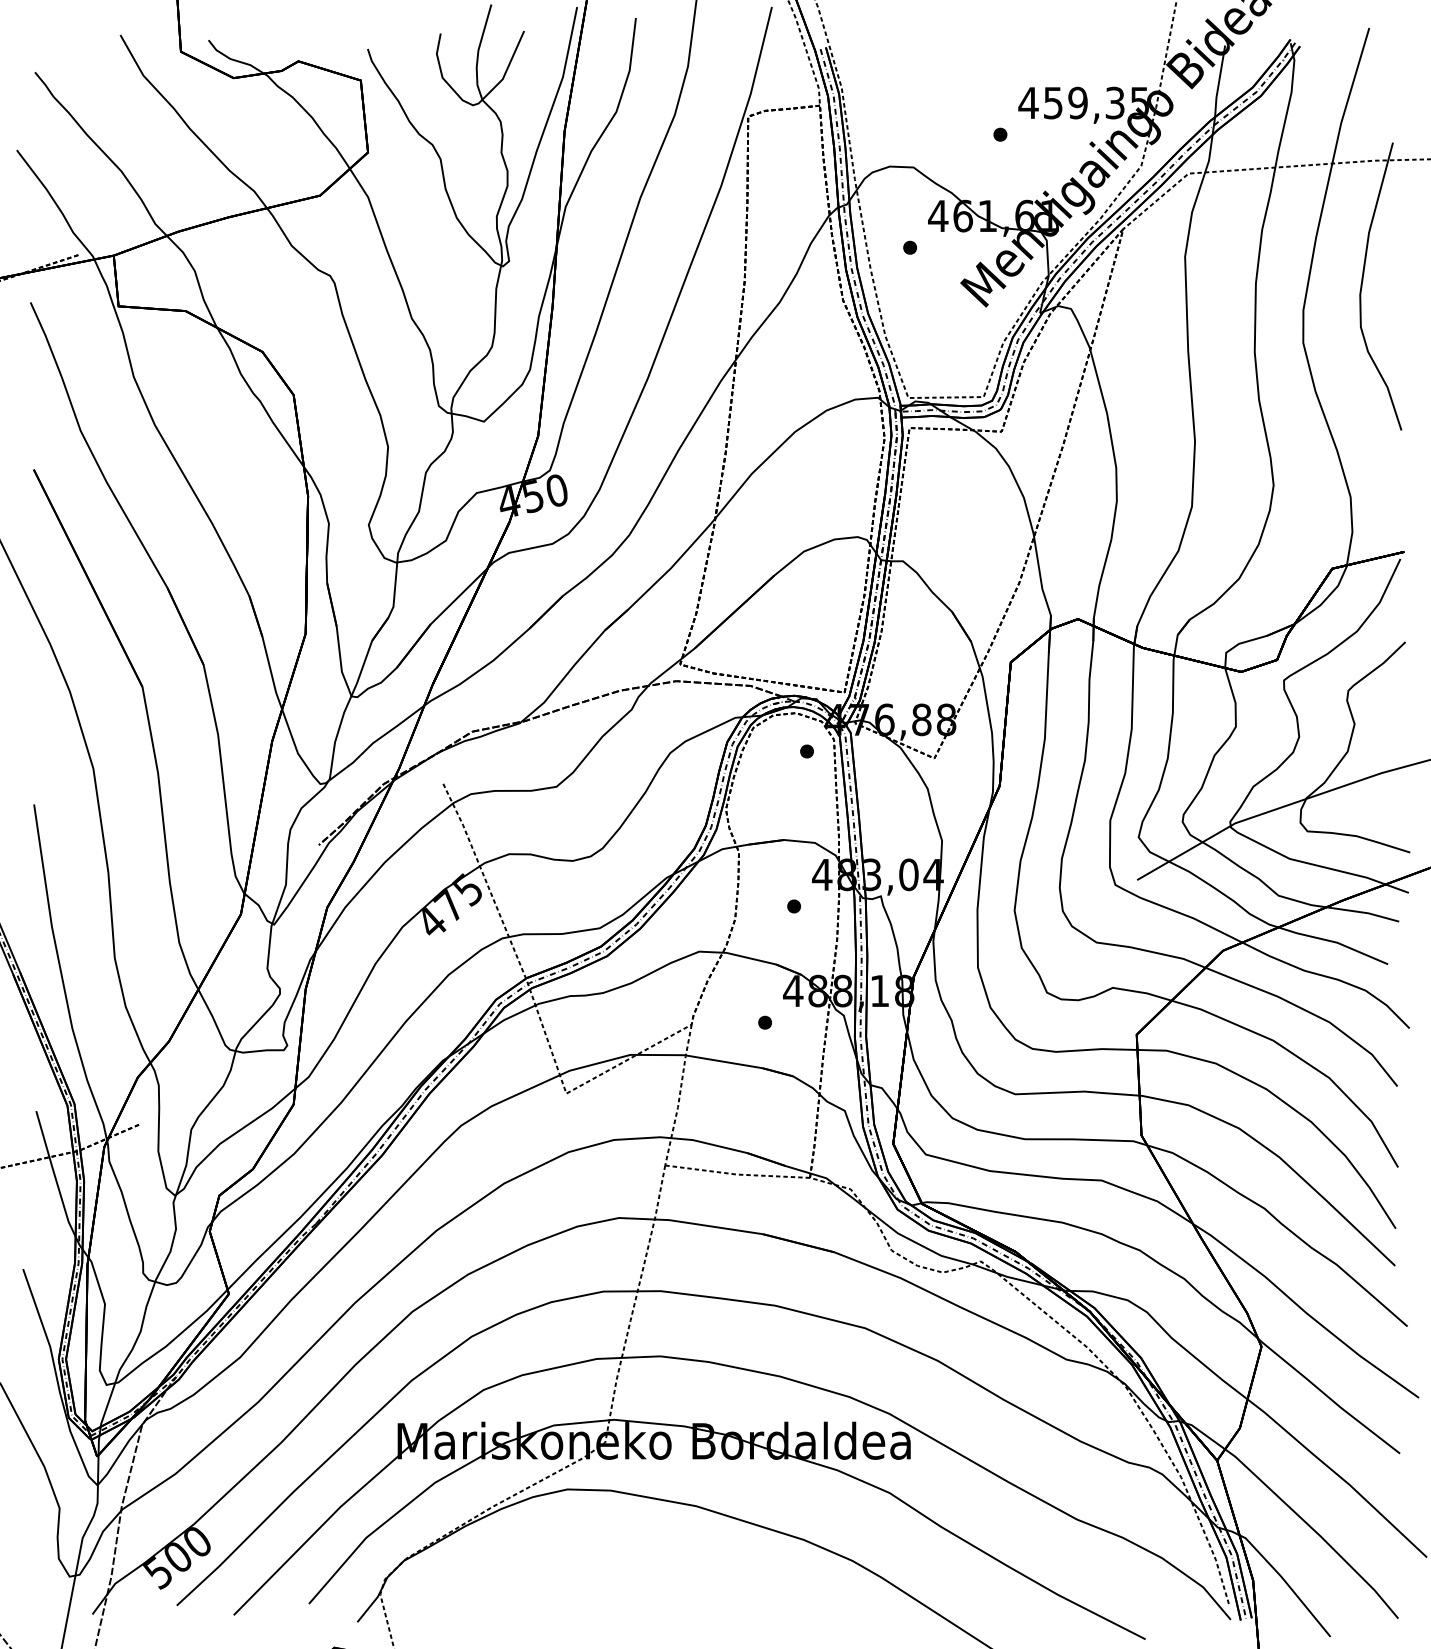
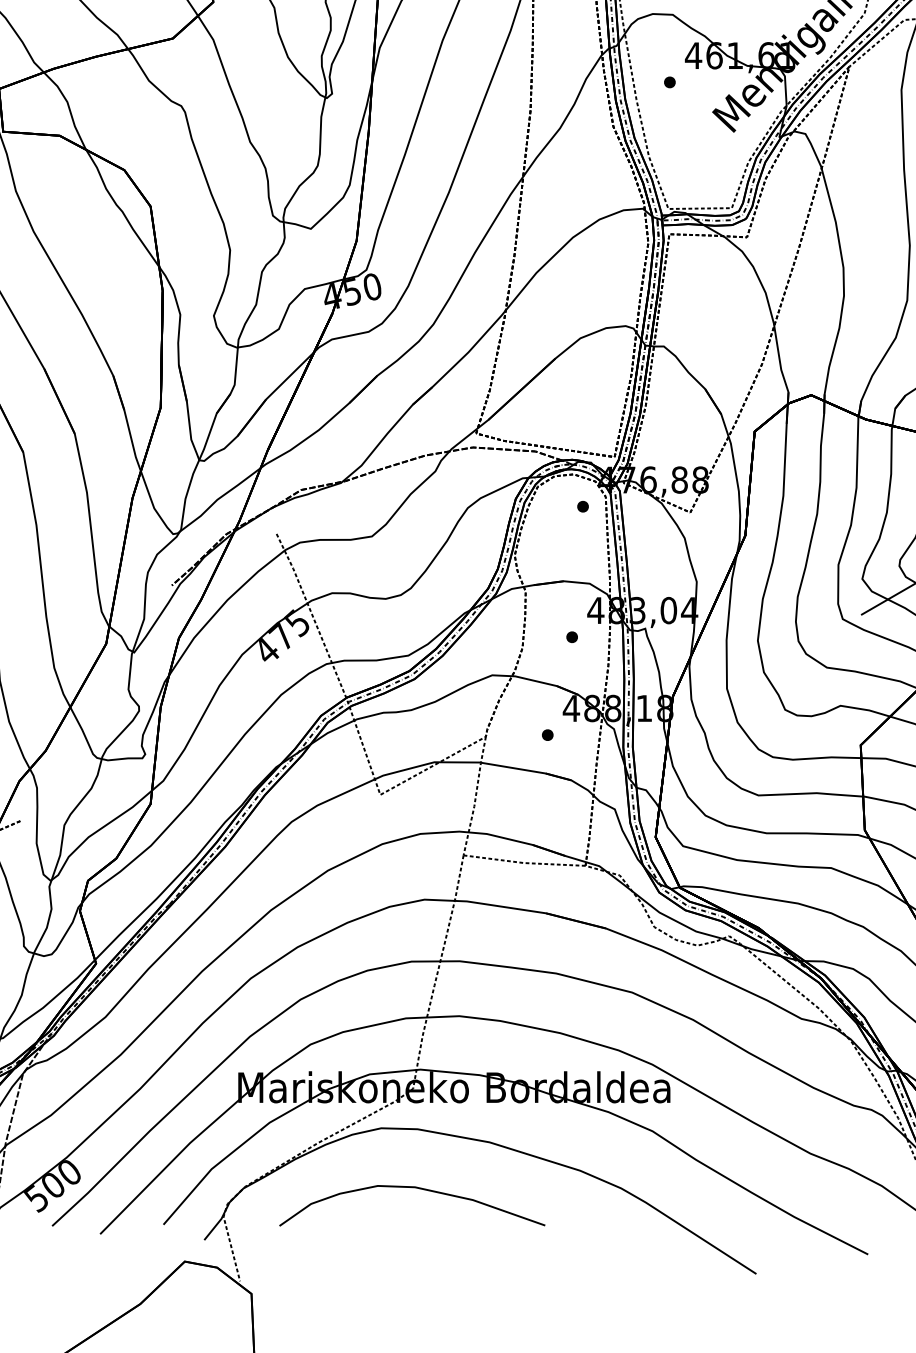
curve: (604, 1560) -> (412, 1188), added

